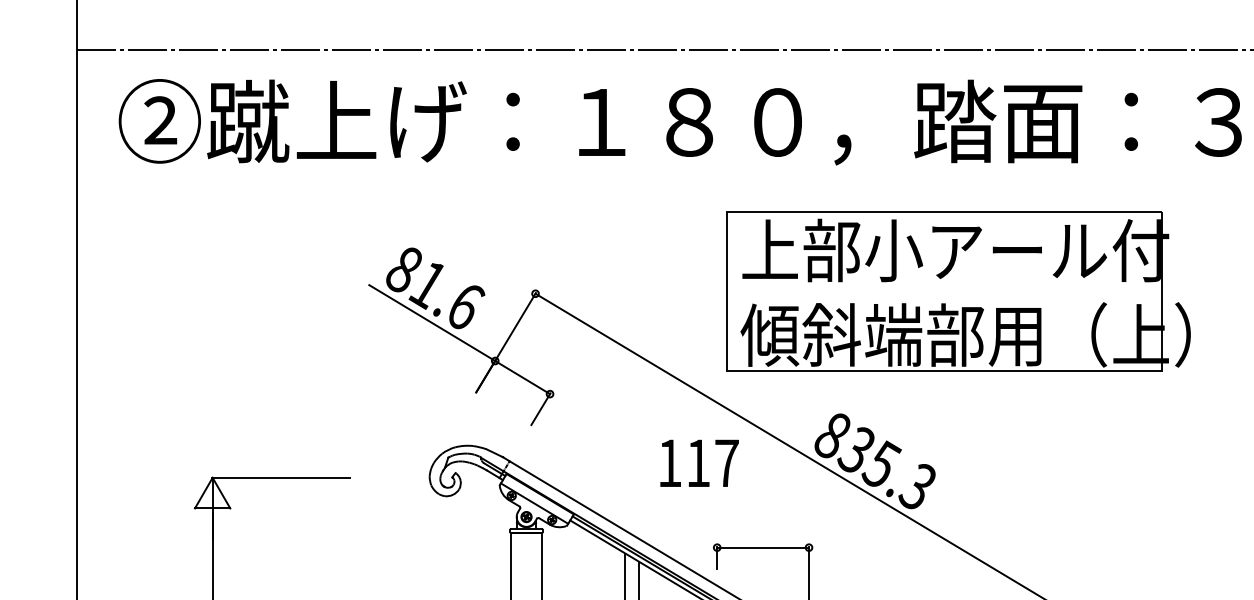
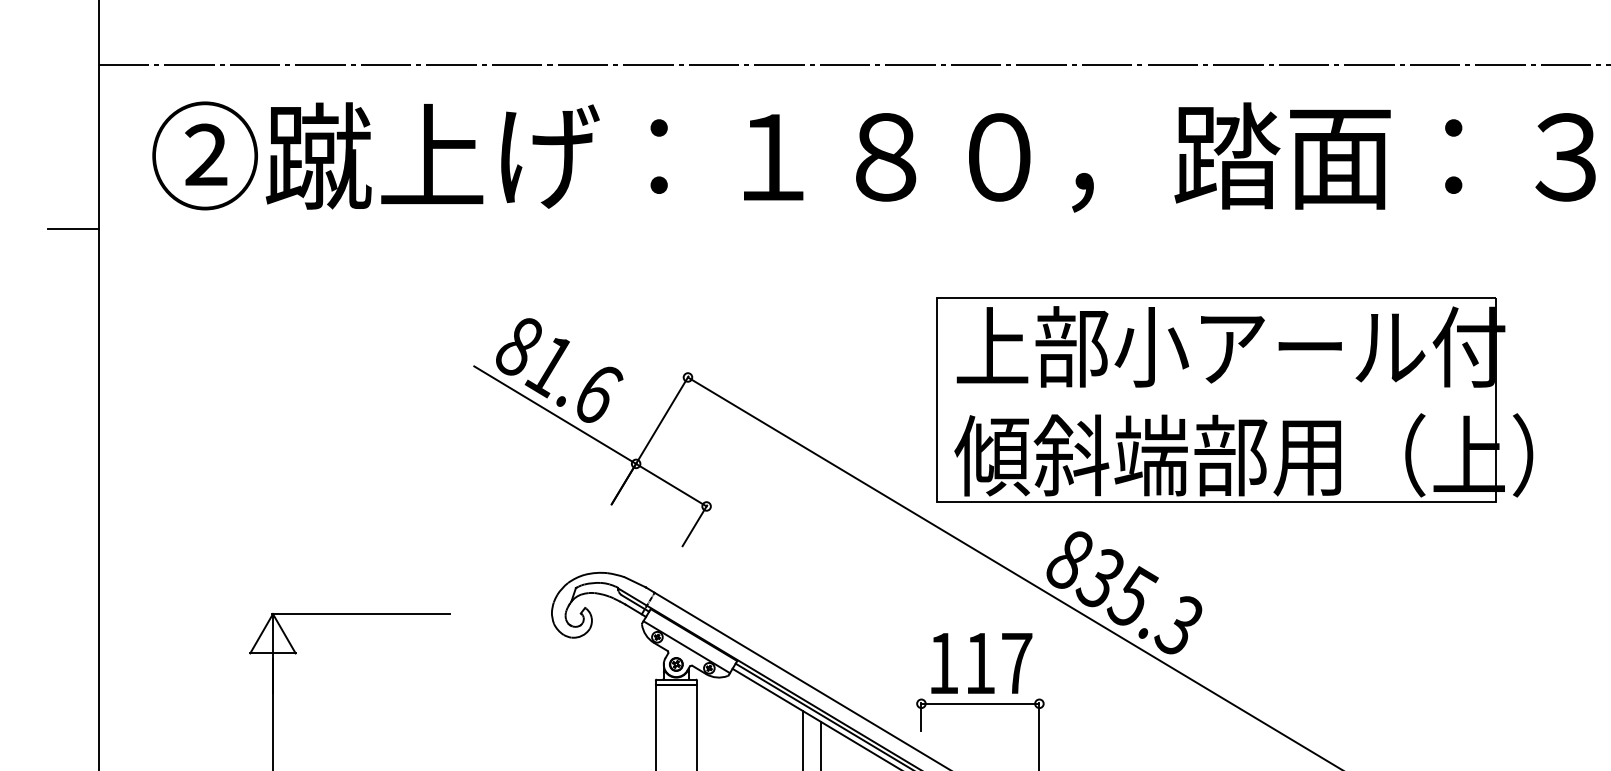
line: (57, 177) -> (73, 228), added
part: (958, 291) -> (1234, 399), moved
text: (699, 463) -> (981, 663), moved

